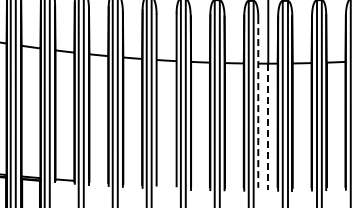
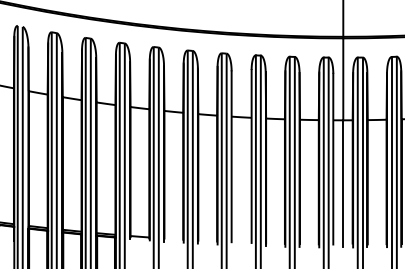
line: (258, 102) -> (333, 159), dashed -> solid
line: (268, 127) -> (343, 184), dashed -> solid

